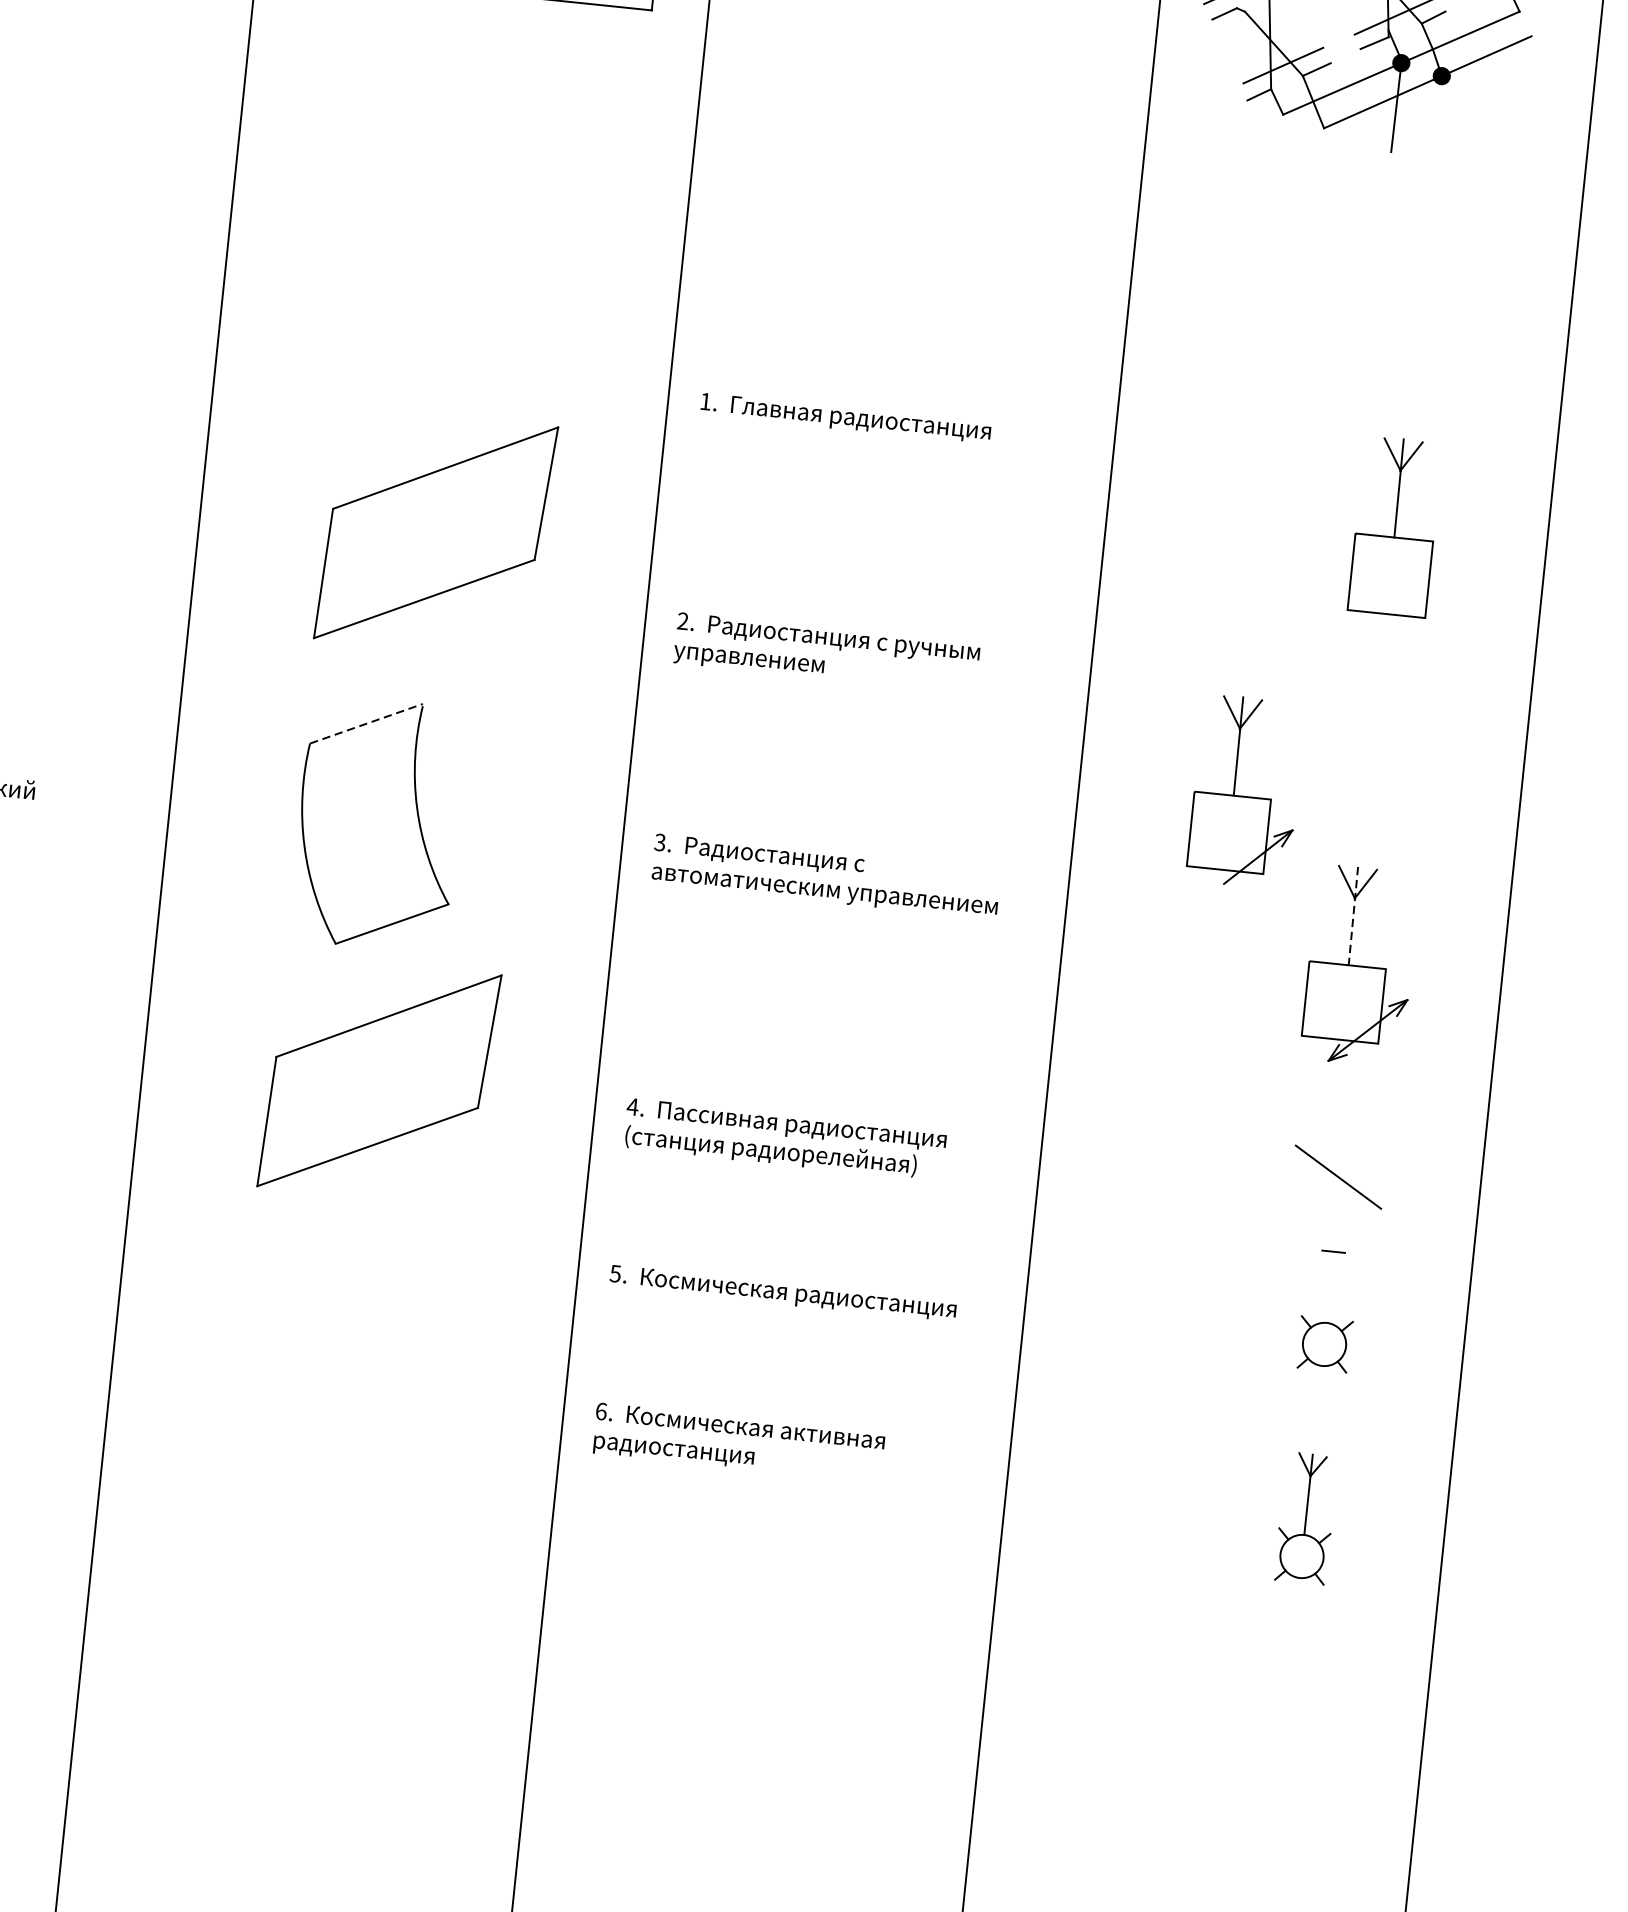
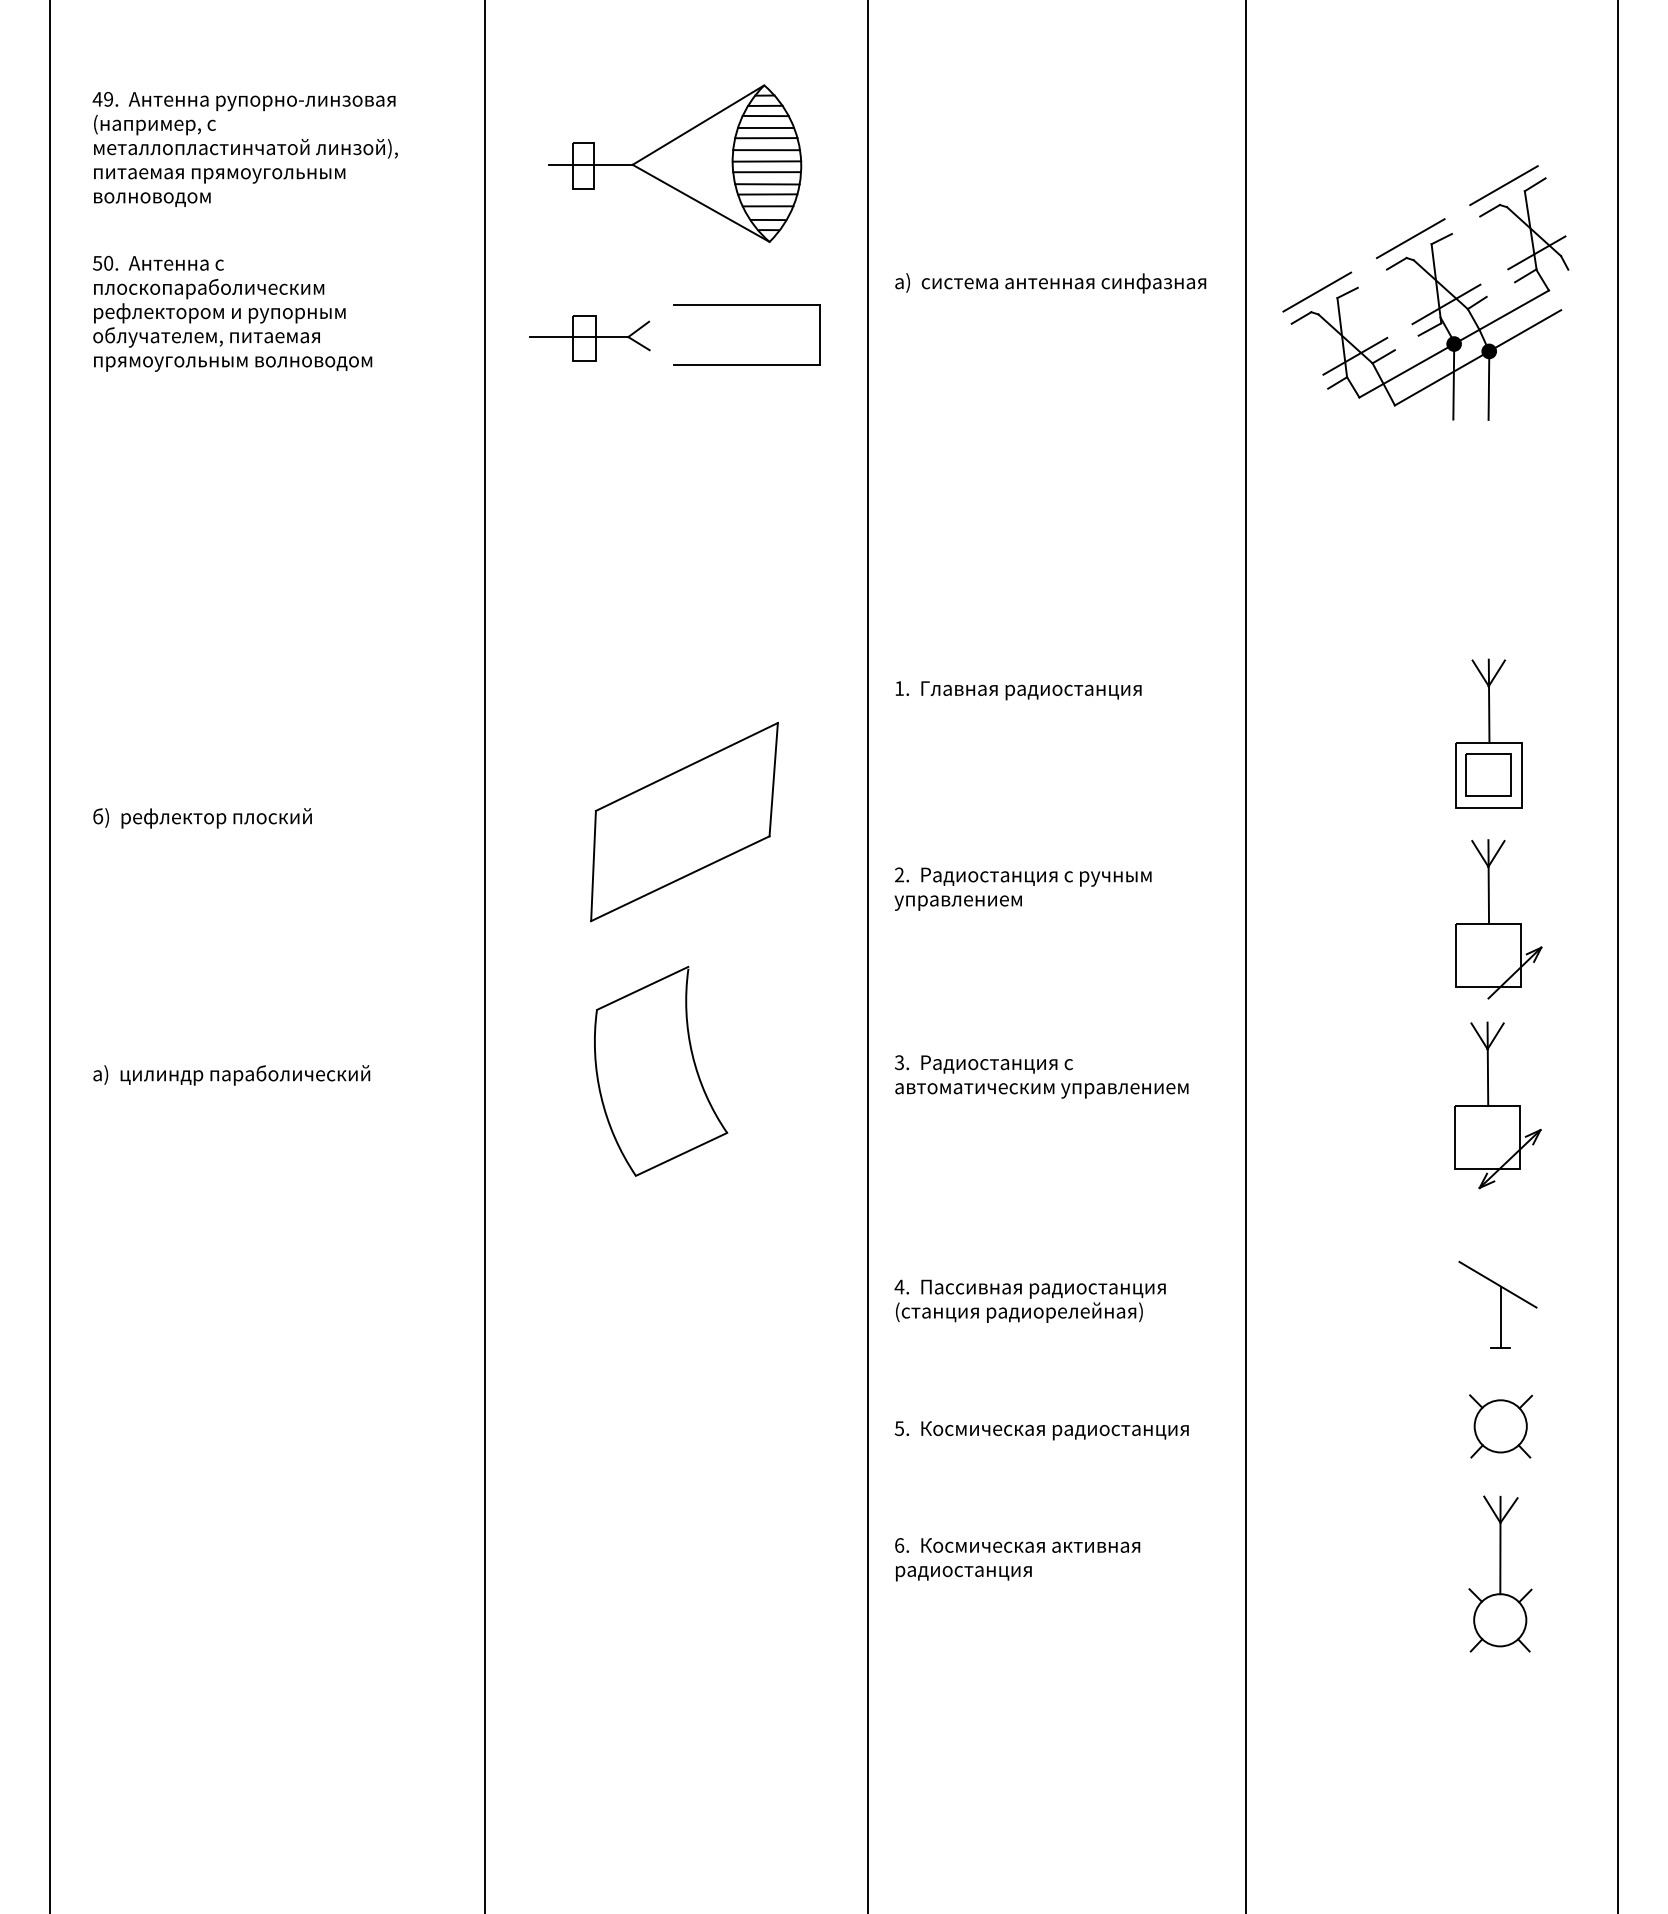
line: (1436, 119) -> (1488, 388), added
part: (1389, 574) -> (1488, 774), added
line: (367, 723) -> (643, 988), dashed -> solid
part: (1245, 792) -> (1498, 919), moved
line: (1352, 916) -> (1487, 1064), dashed -> solid
part: (379, 1081) -> (684, 1287), removed
line: (1338, 1214) -> (1501, 1316), added
part: (1324, 1344) -> (1500, 1426), size x1.43
part: (1306, 1517) -> (1500, 1573), size x1.43

